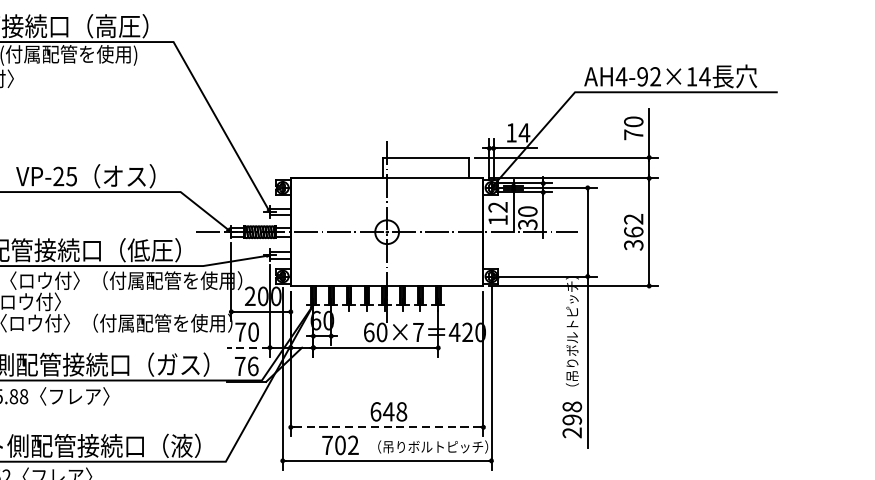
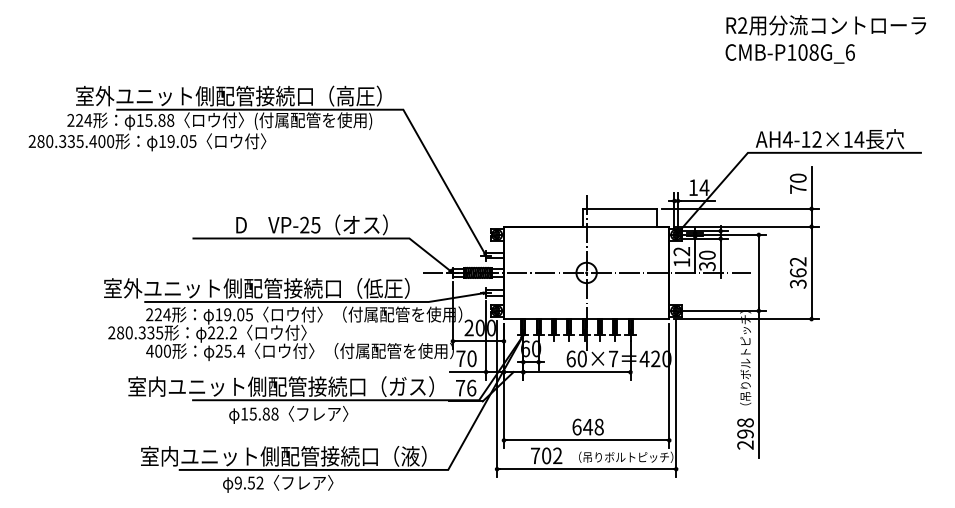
text: (642, 76) -> (805, 139), AH4-92×14 -> AH4-12×14
line: (248, 348) -> (467, 372), dashed -> solid
line: (388, 427) -> (587, 440), dashed -> solid

